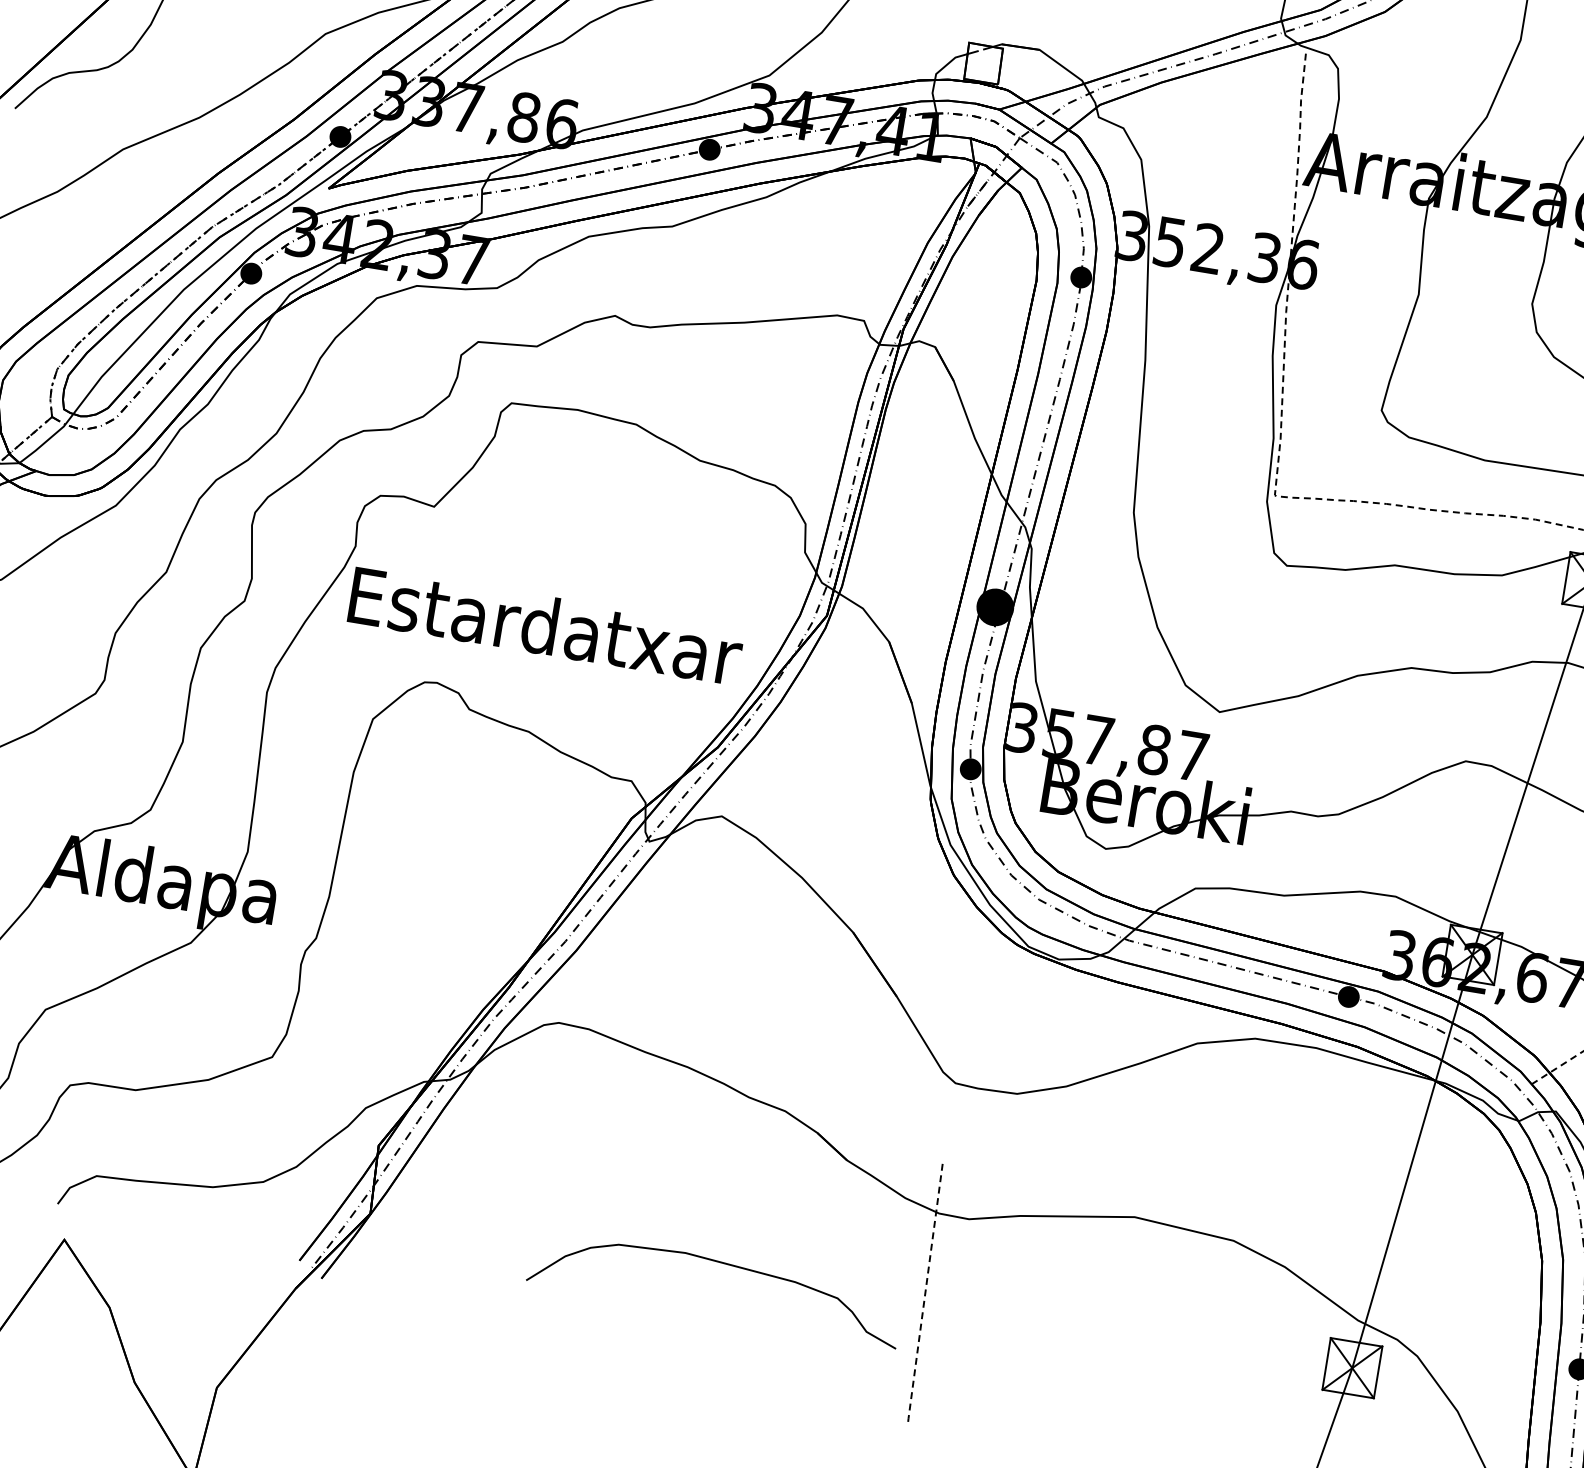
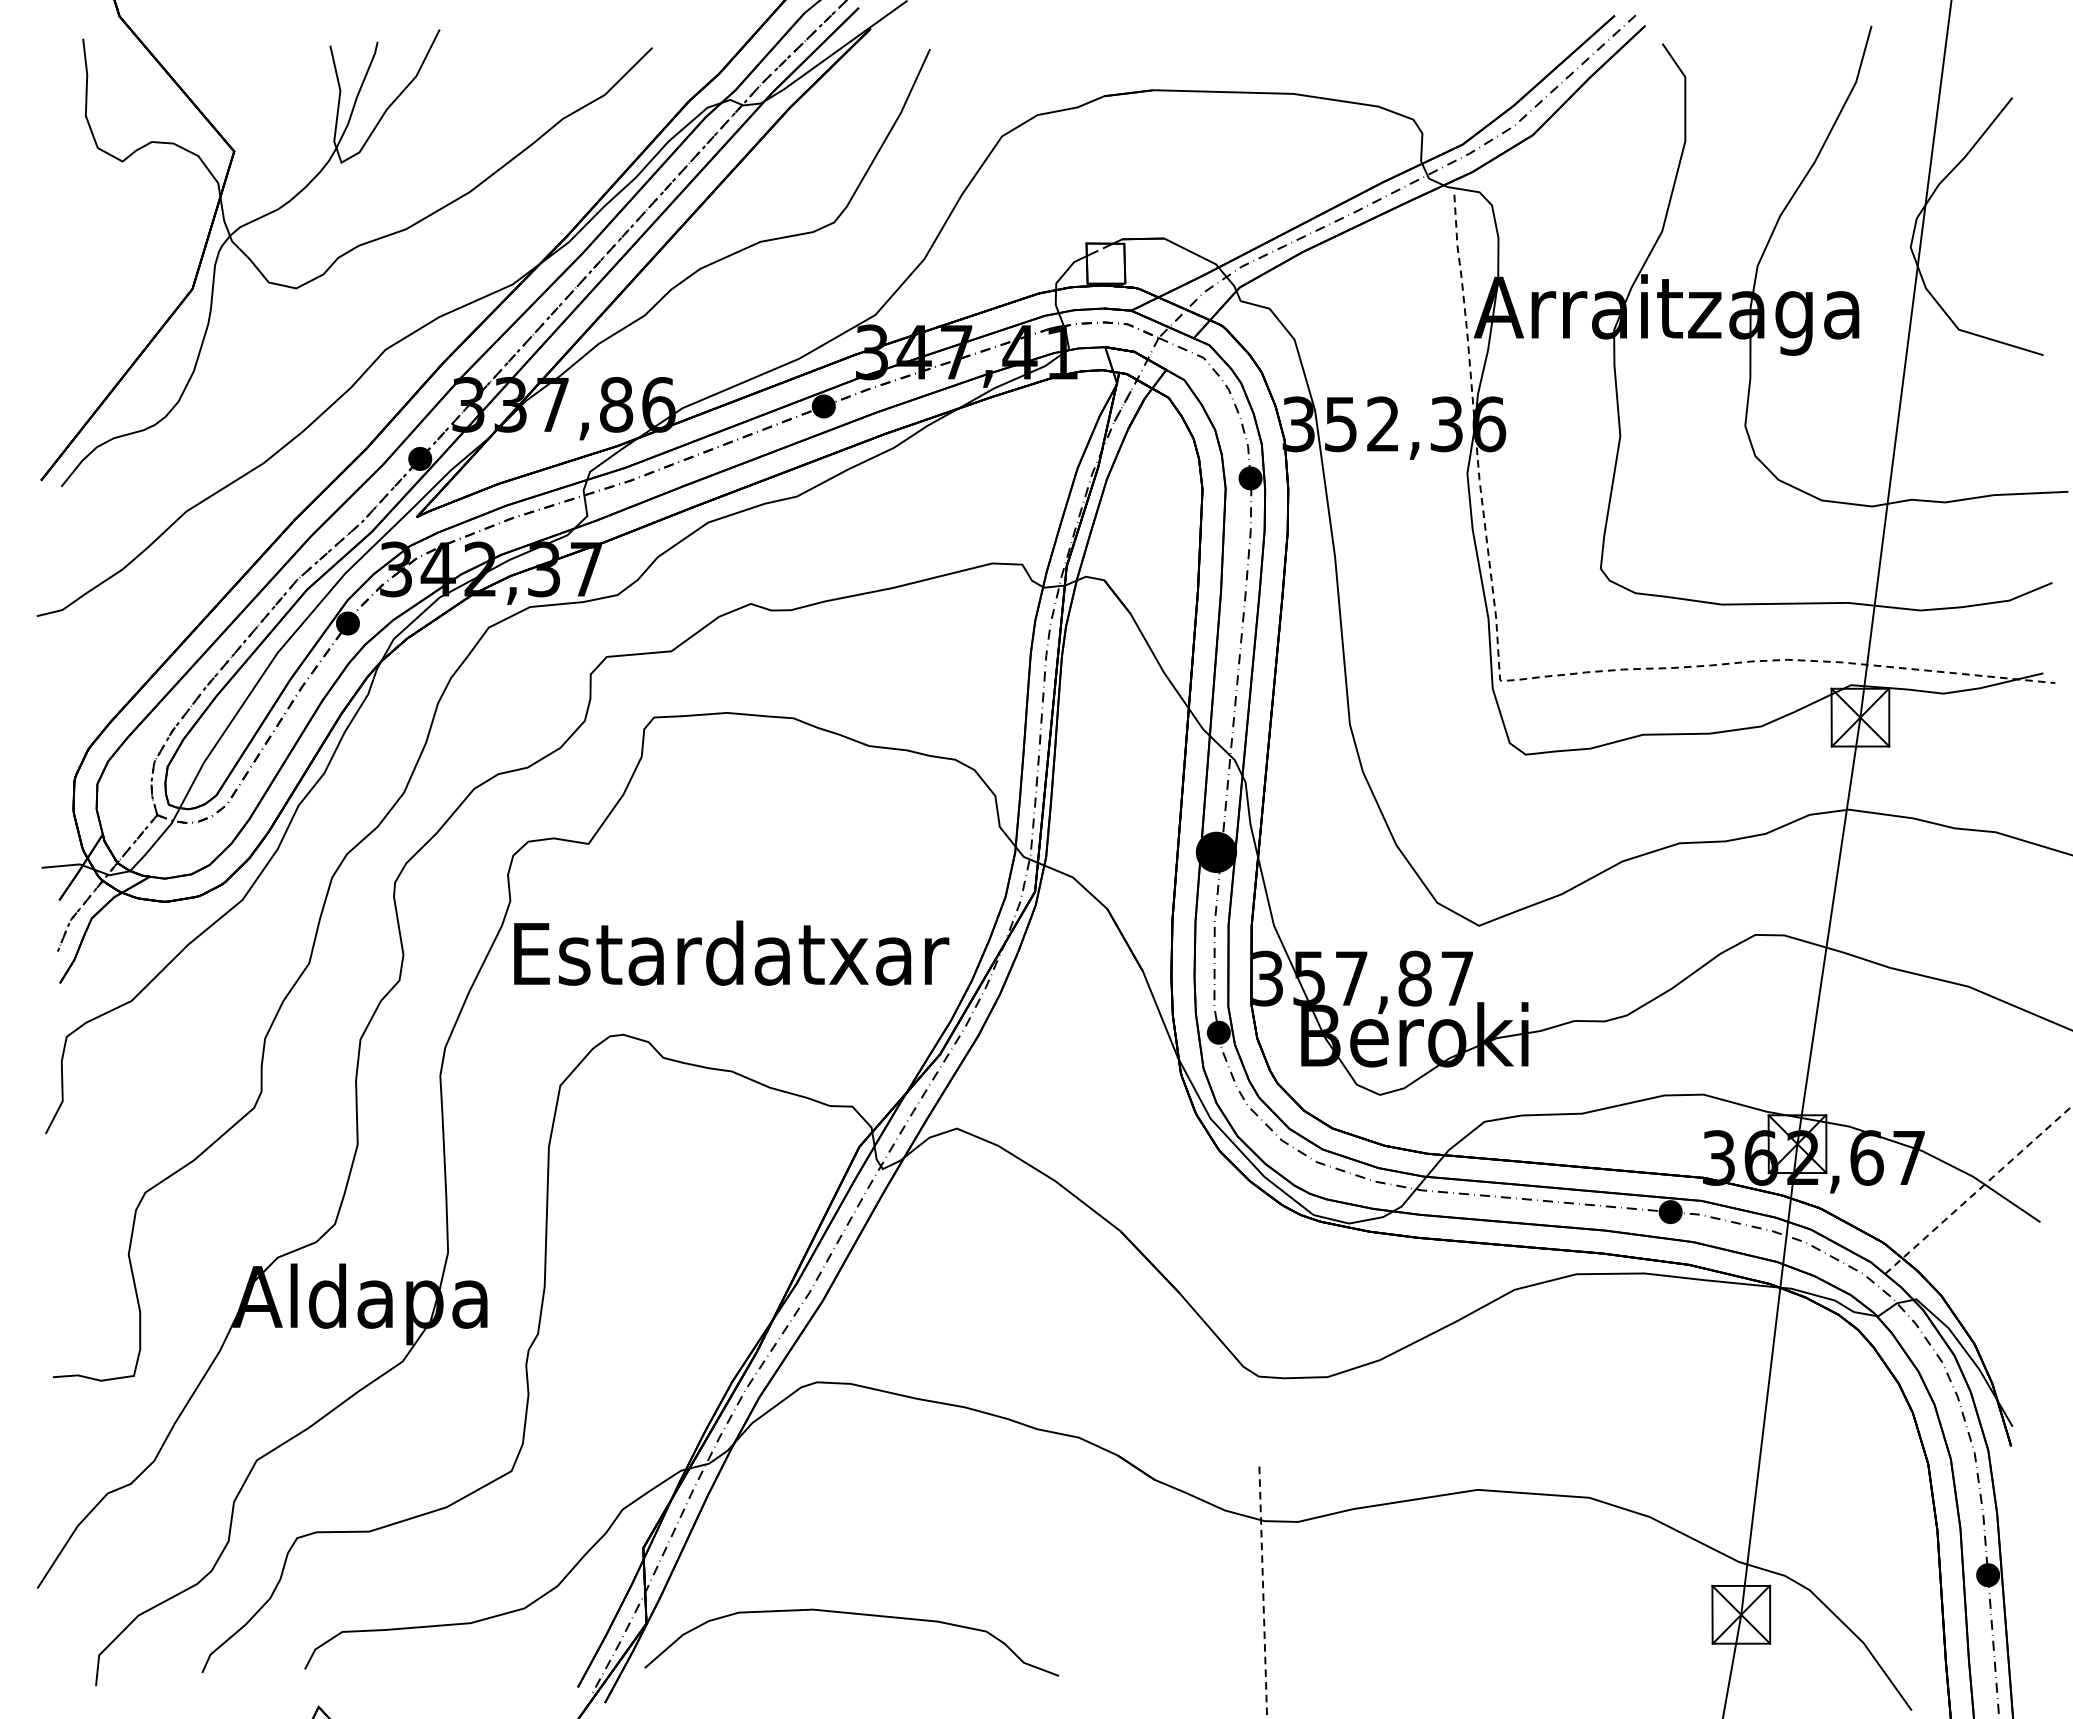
curve: (719, 1263) -> (851, 1614), moved

